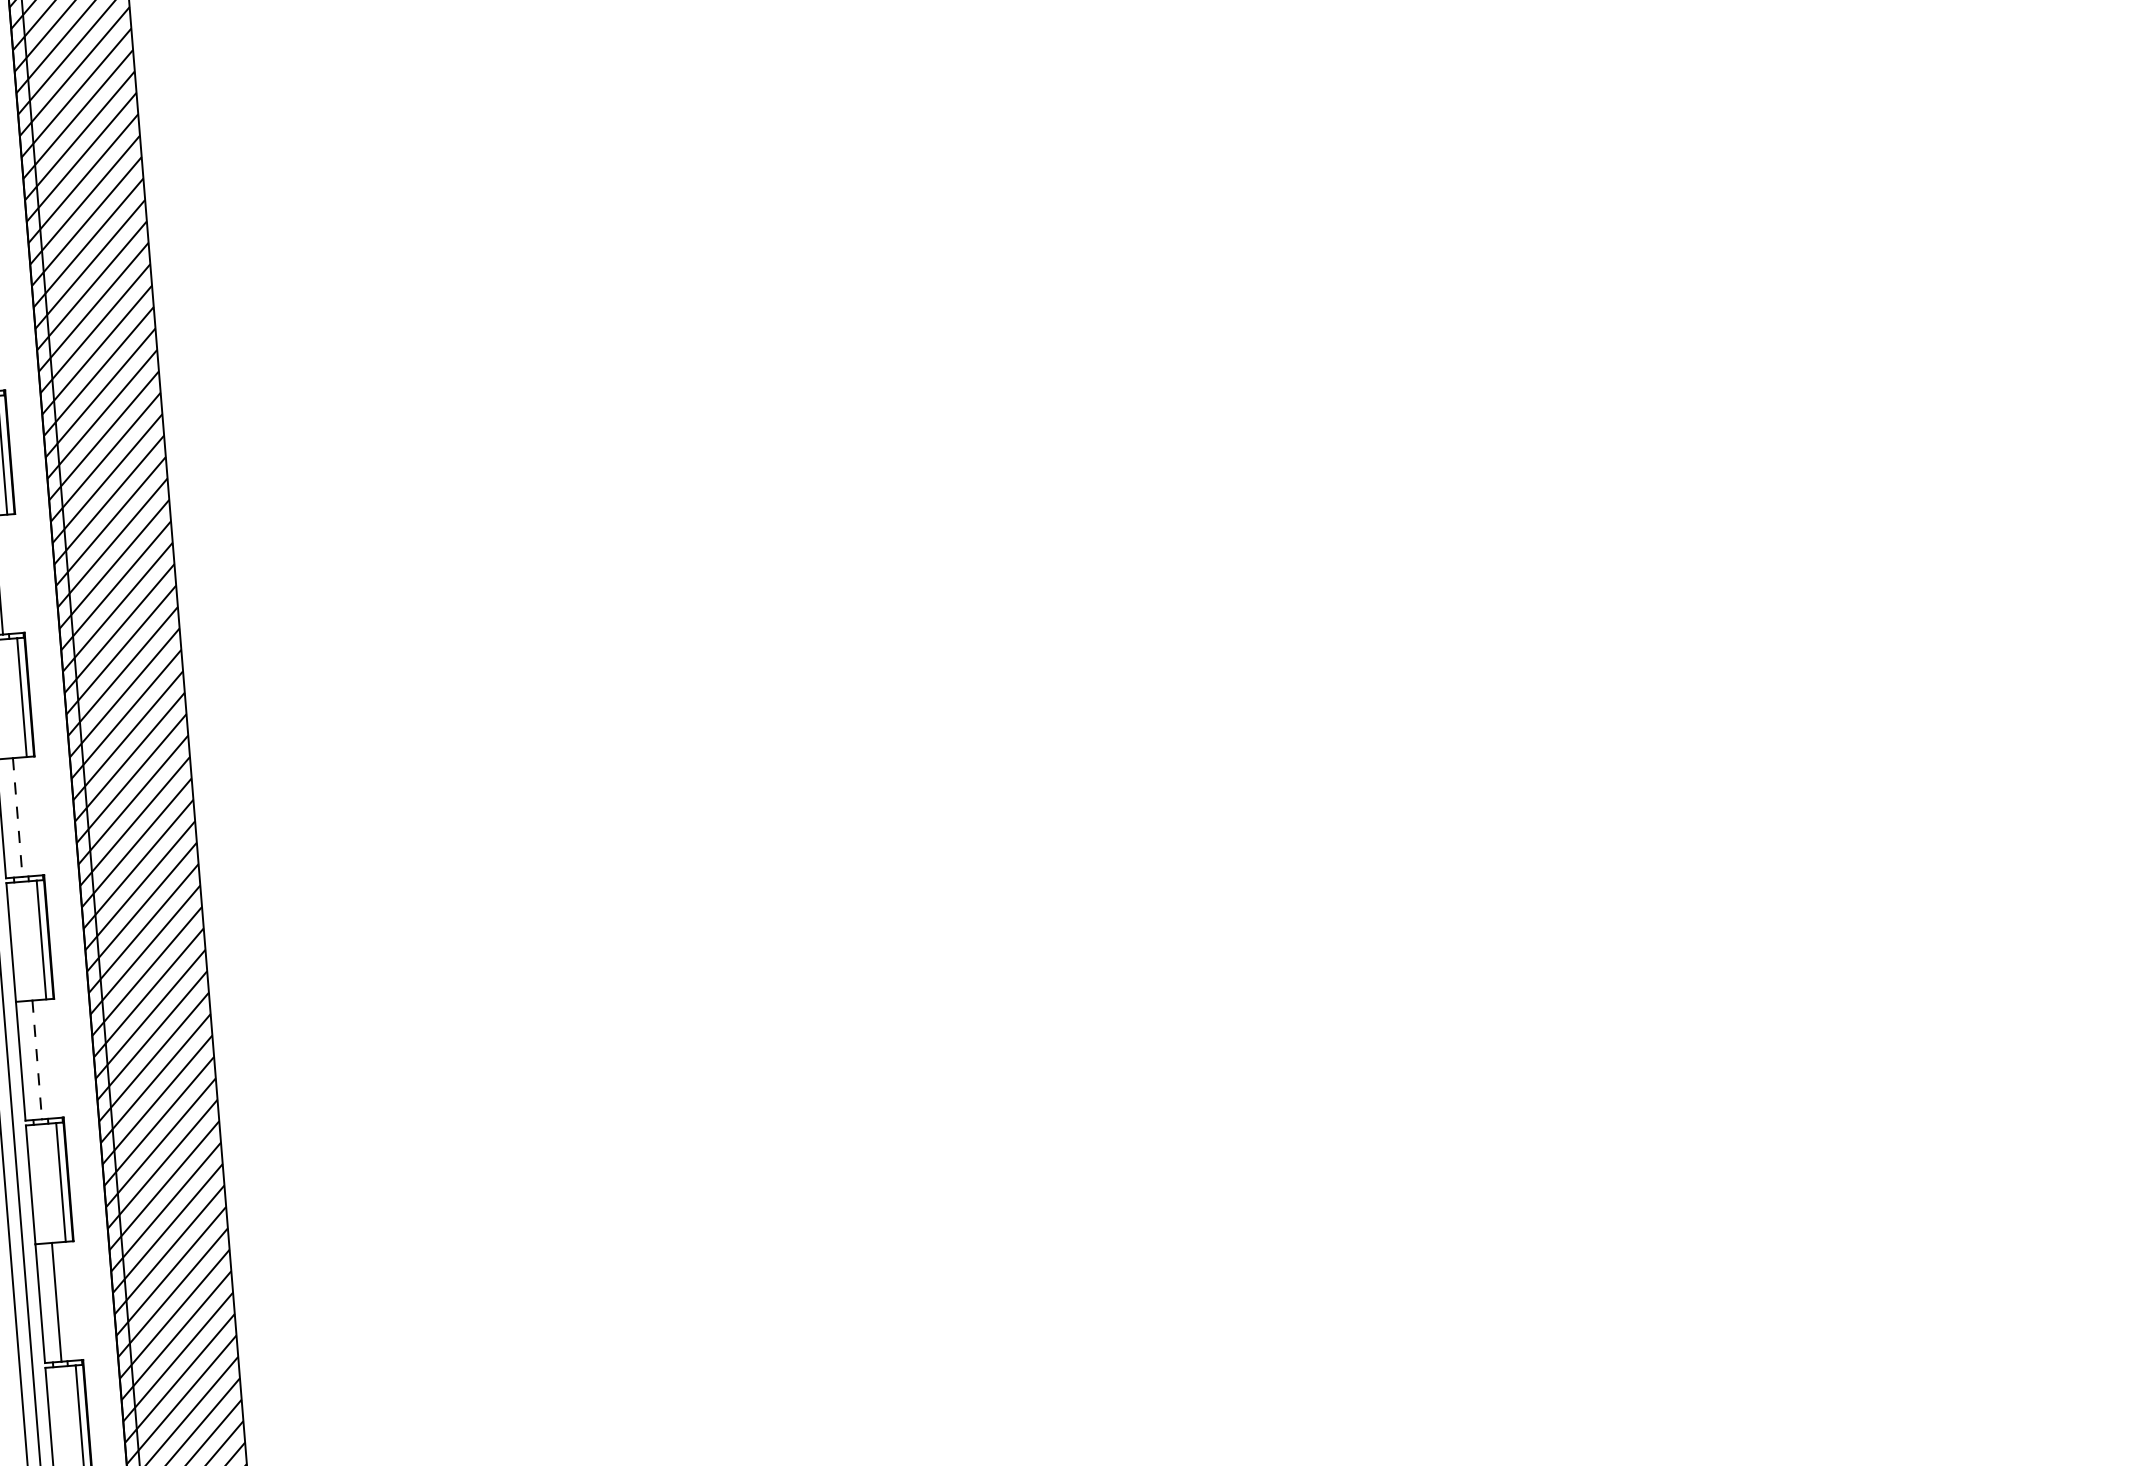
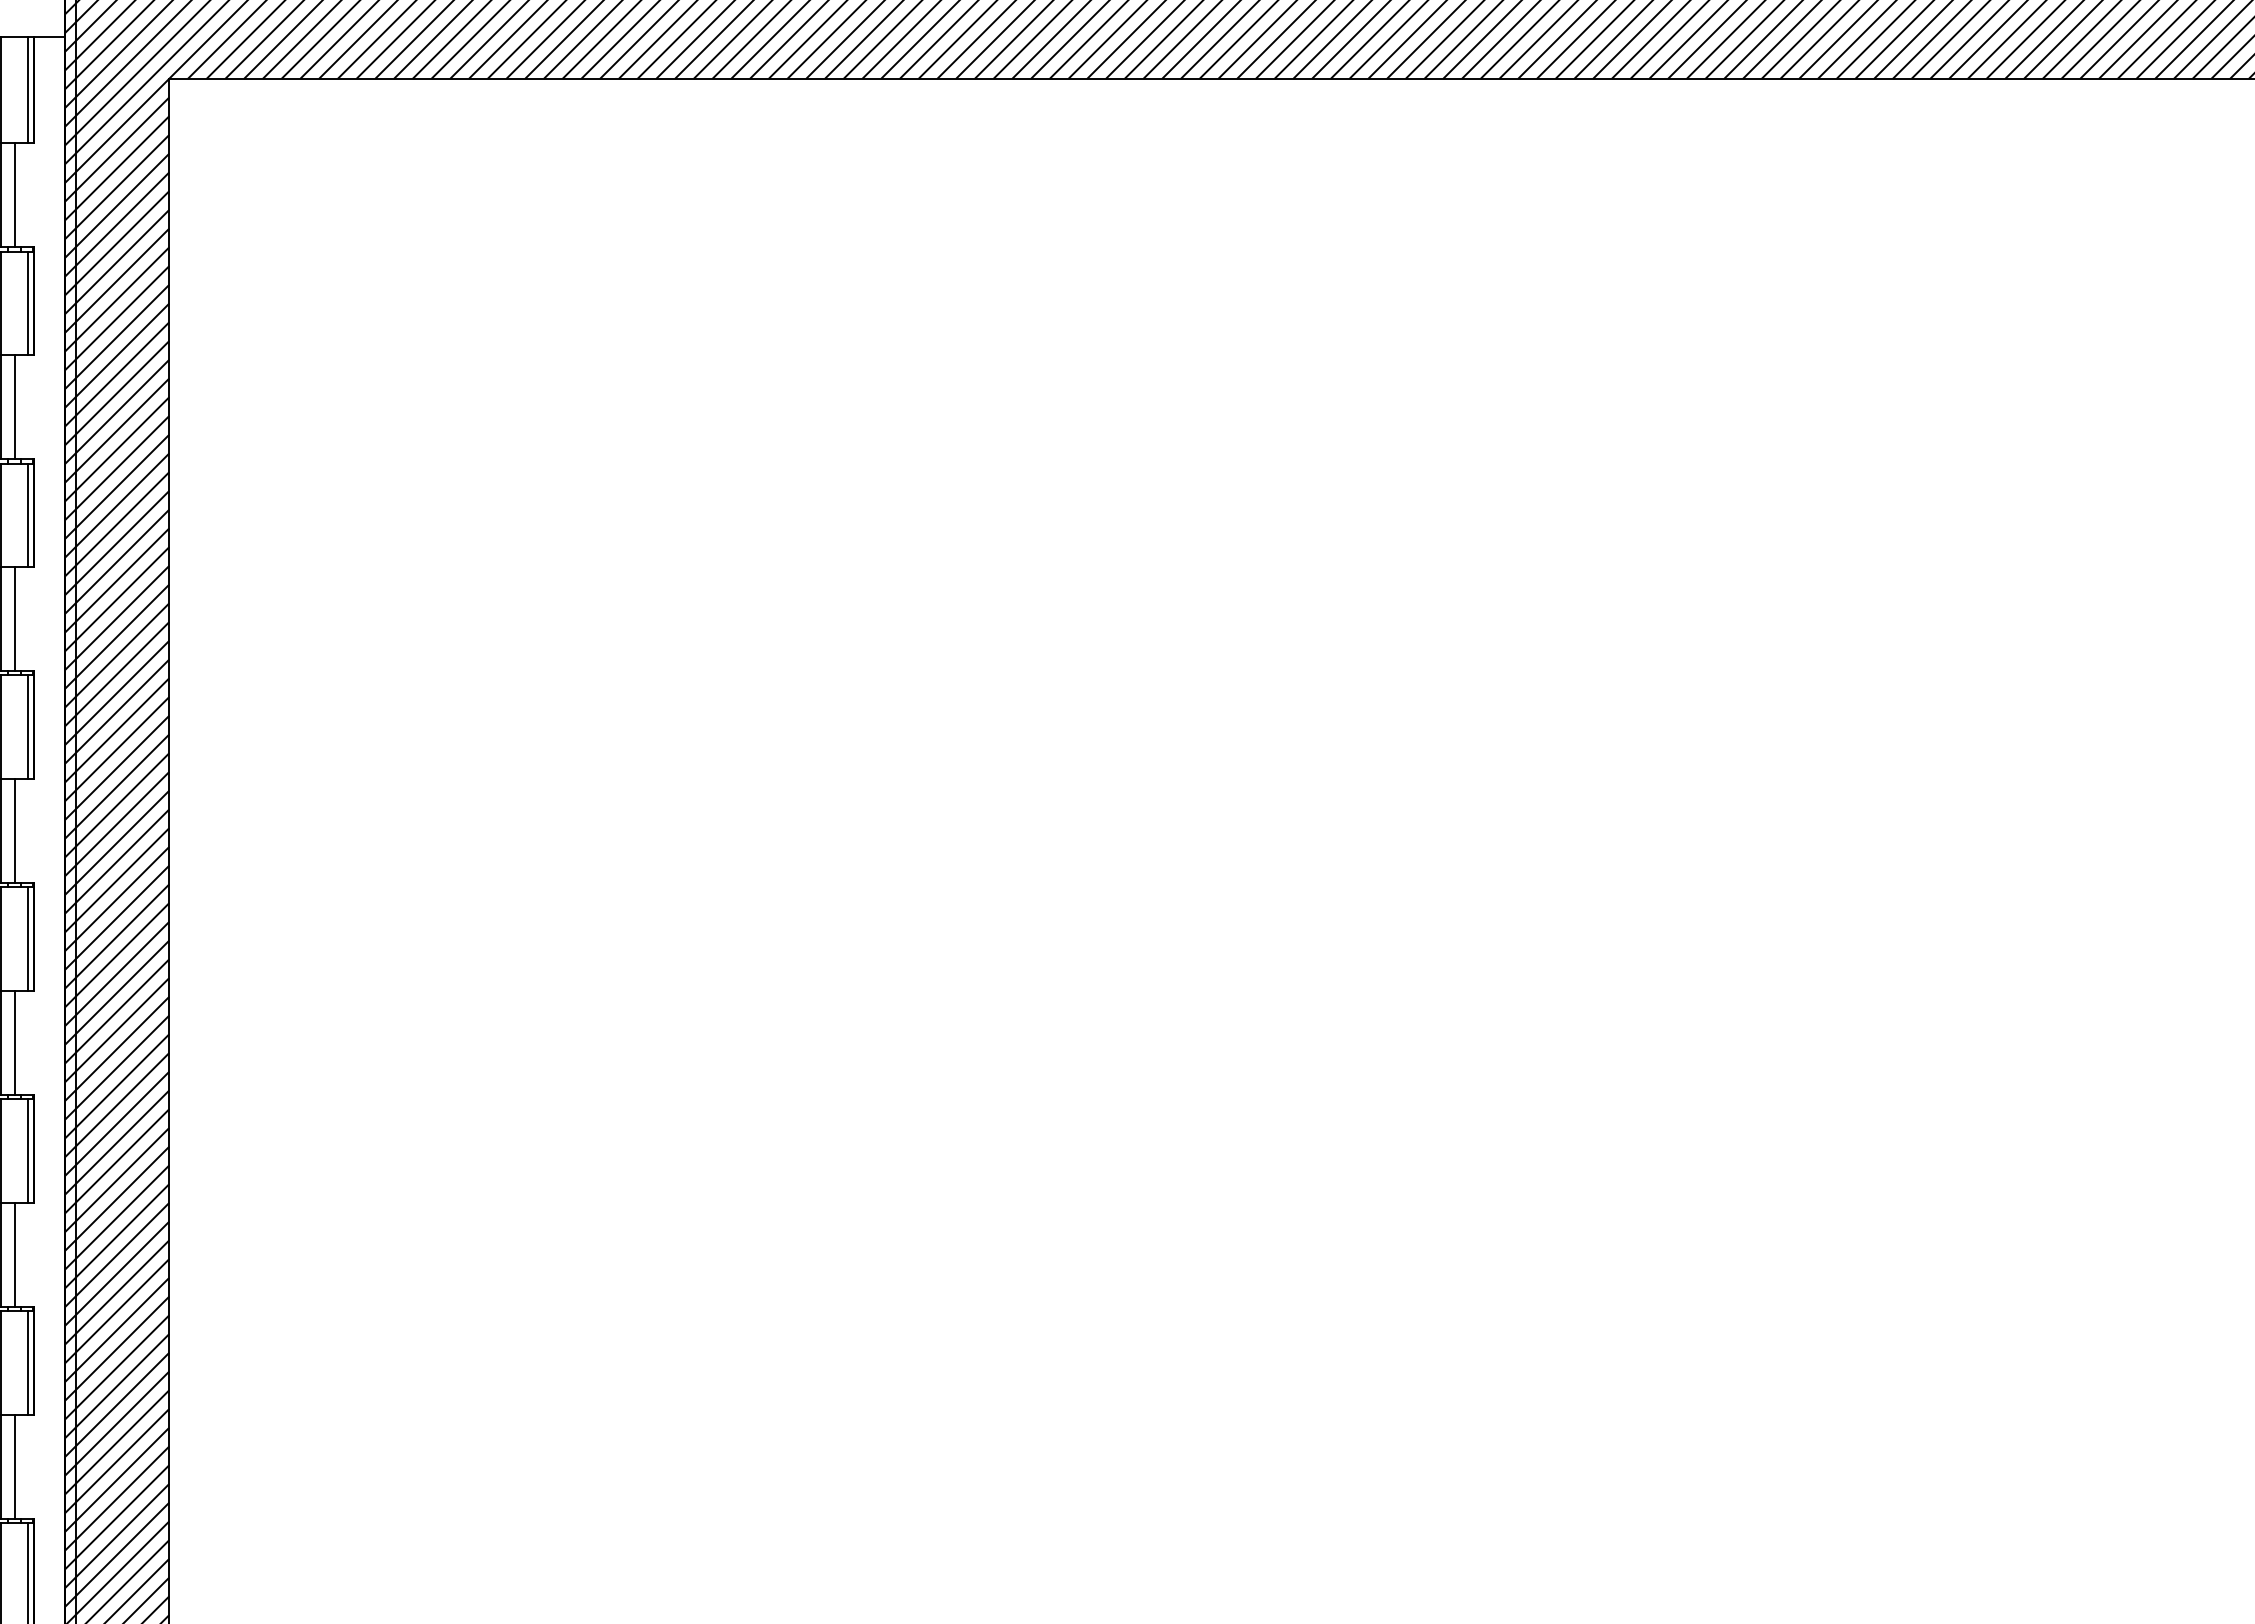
line: (17, 817) -> (15, 831), dashed -> solid
line: (37, 1060) -> (15, 1043), dashed -> solid

